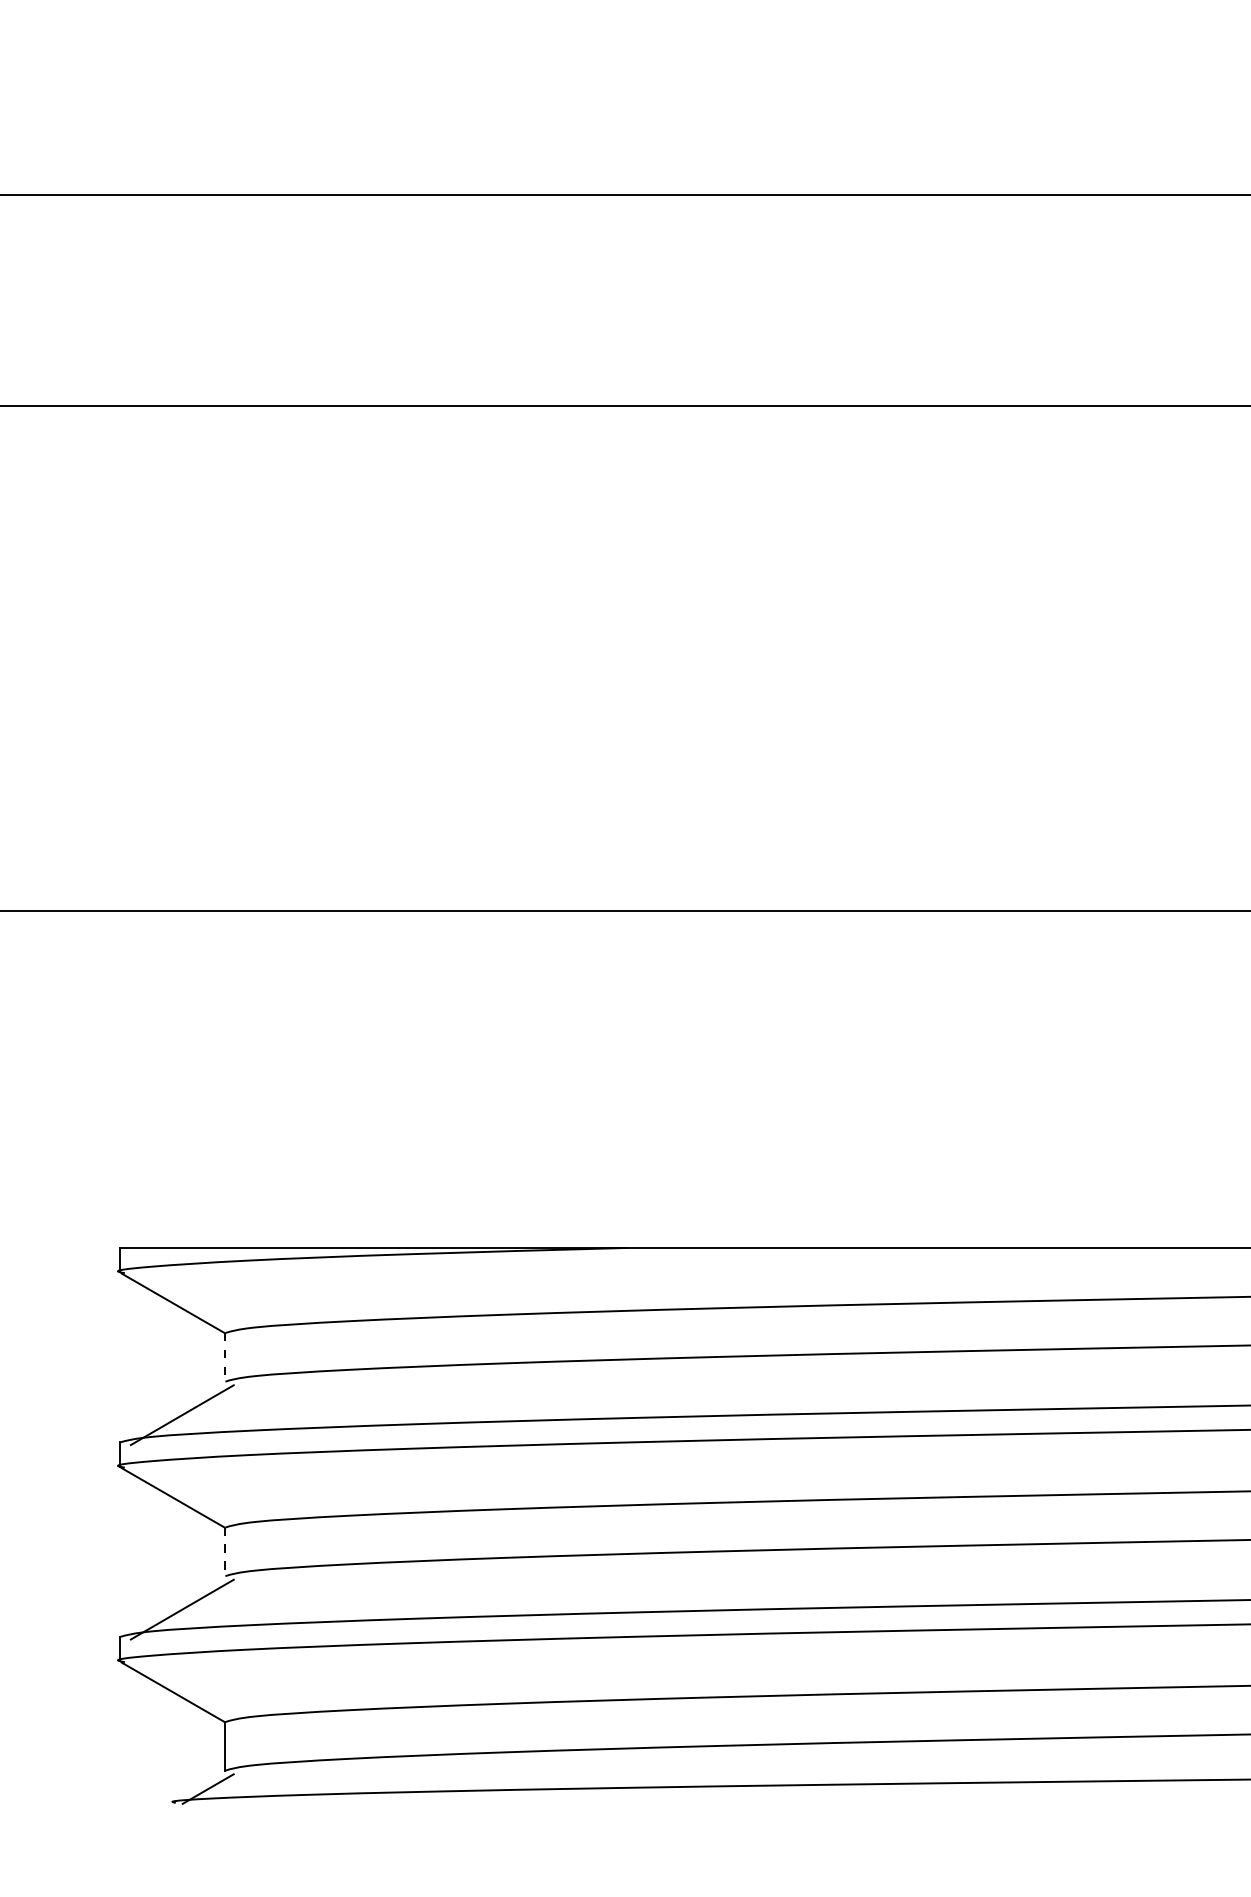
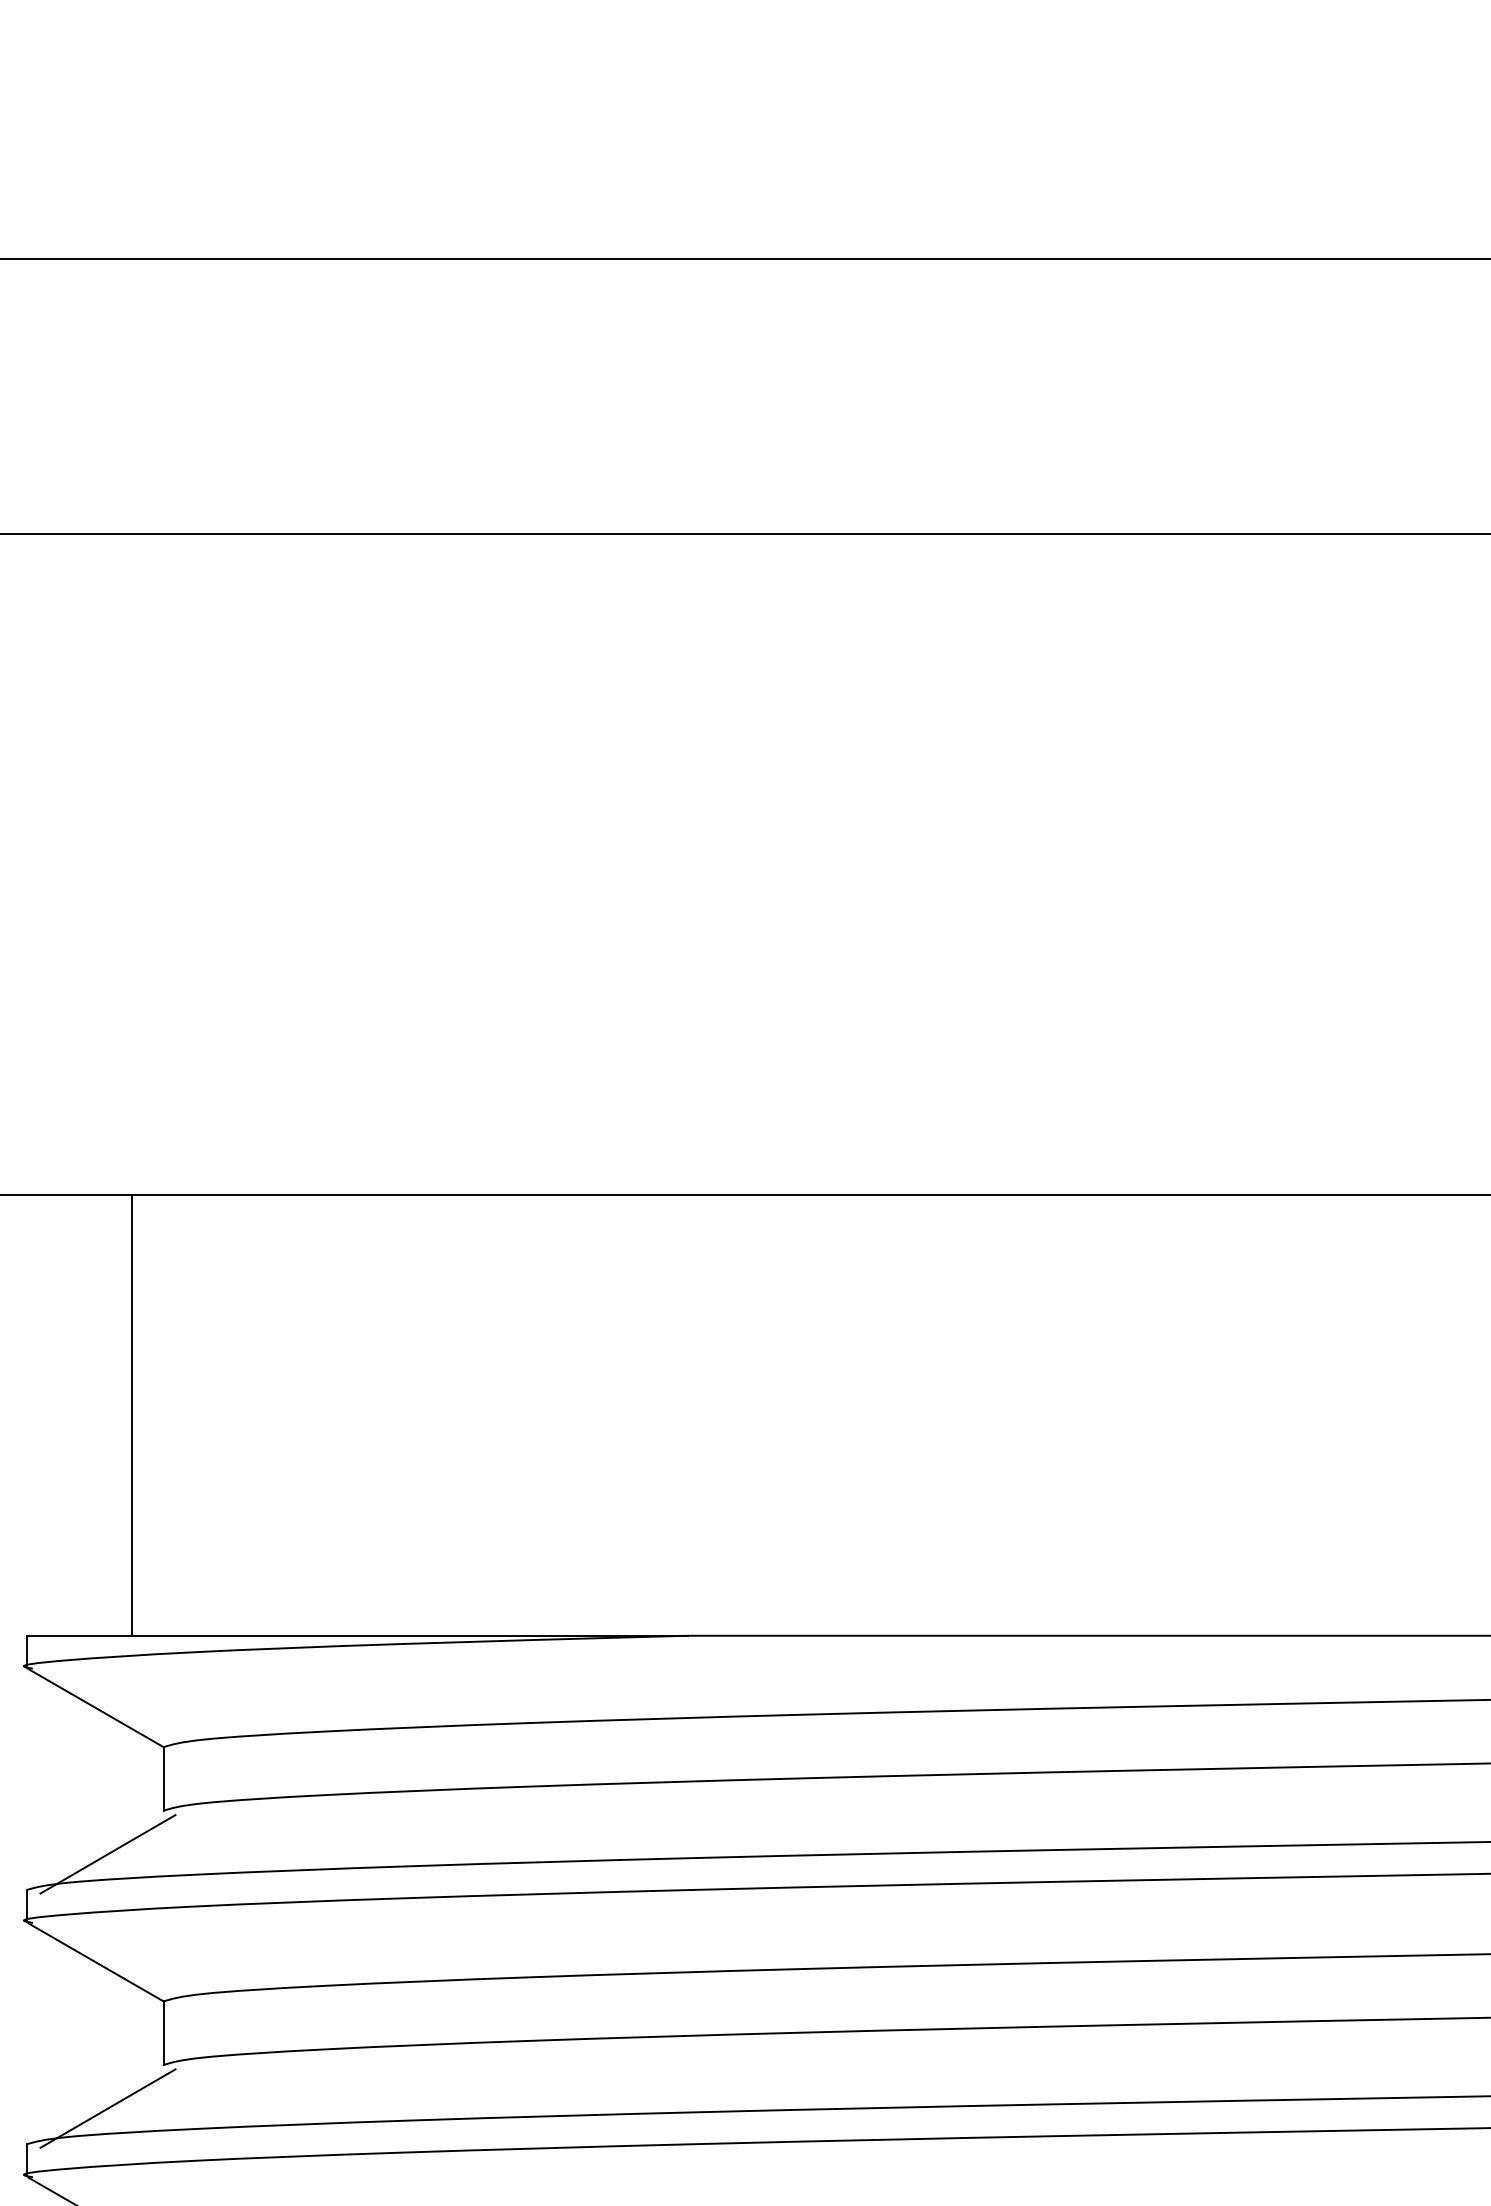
line: (200, 1079) -> (131, 1415), added
line: (225, 1357) -> (164, 1778), dashed -> solid
line: (225, 1552) -> (164, 2033), dashed -> solid

